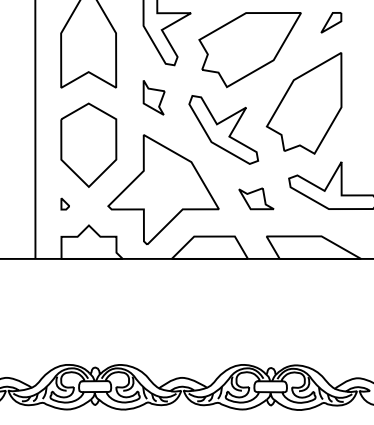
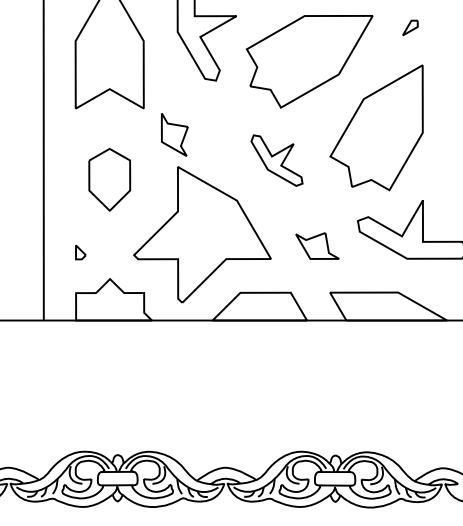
part: (331, 22) -> (410, 27), size x0.6
part: (153, 97) -> (174, 134), moved
part: (223, 129) -> (276, 160), size x0.6
part: (88, 145) -> (109, 179), size x0.6

